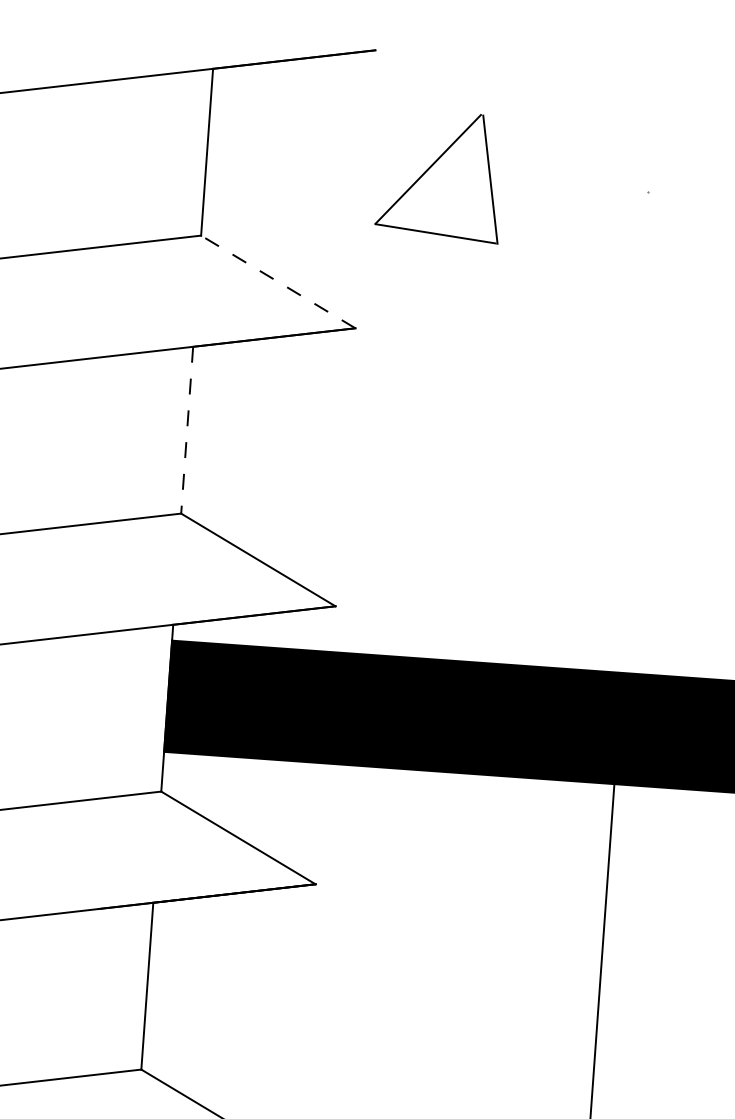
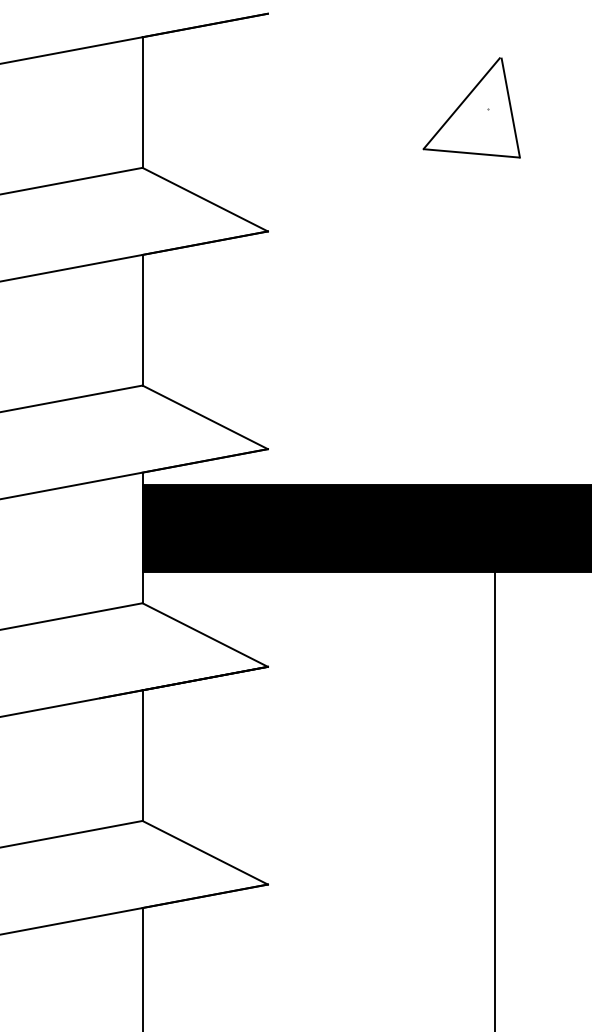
part: (440, 175) -> (471, 107), moved
line: (277, 281) -> (204, 199), dashed -> solid
line: (187, 430) -> (142, 320), dashed -> solid

